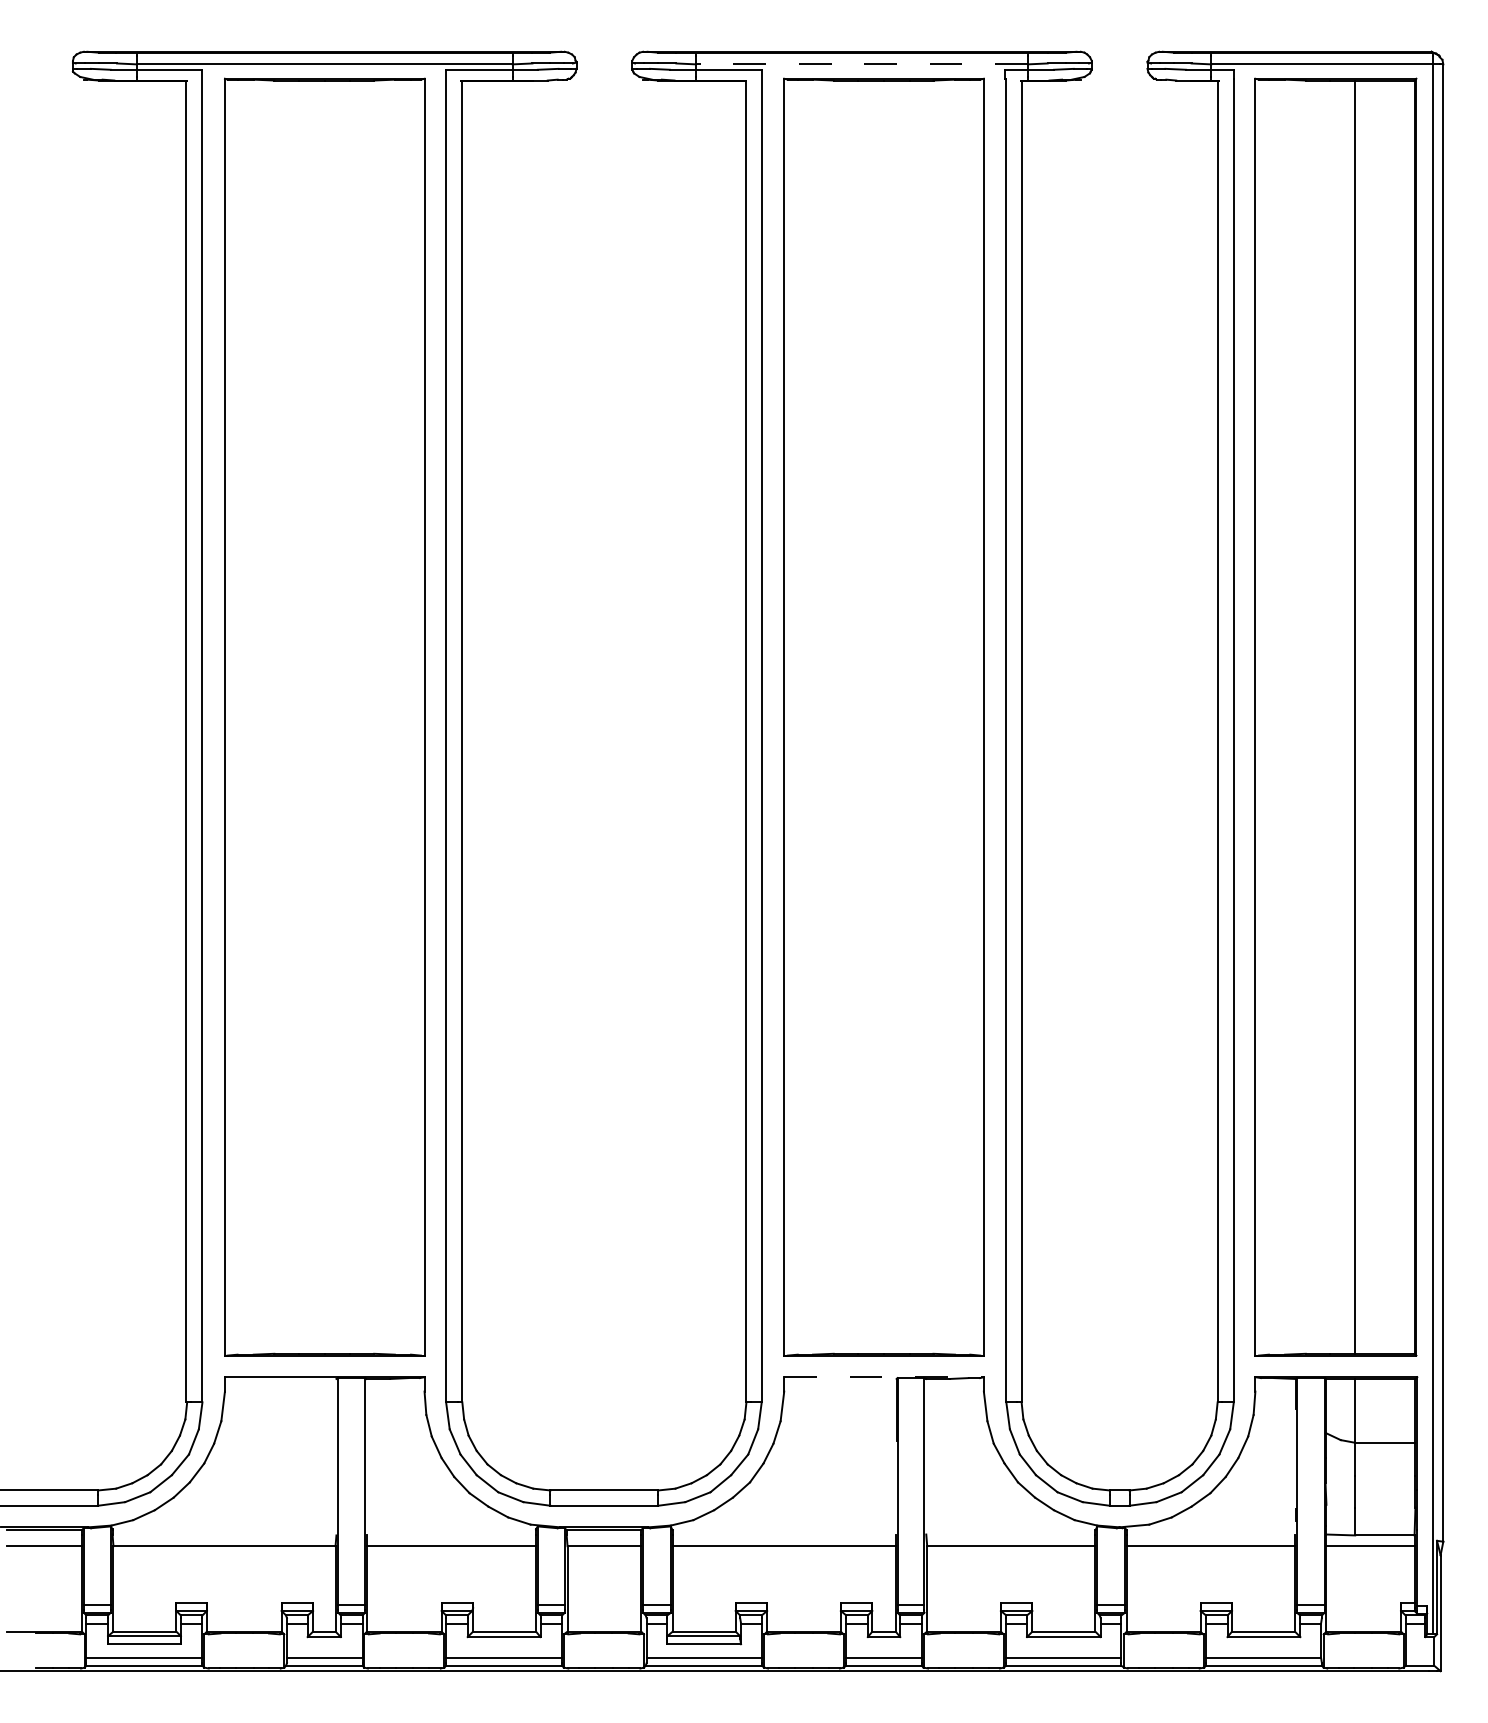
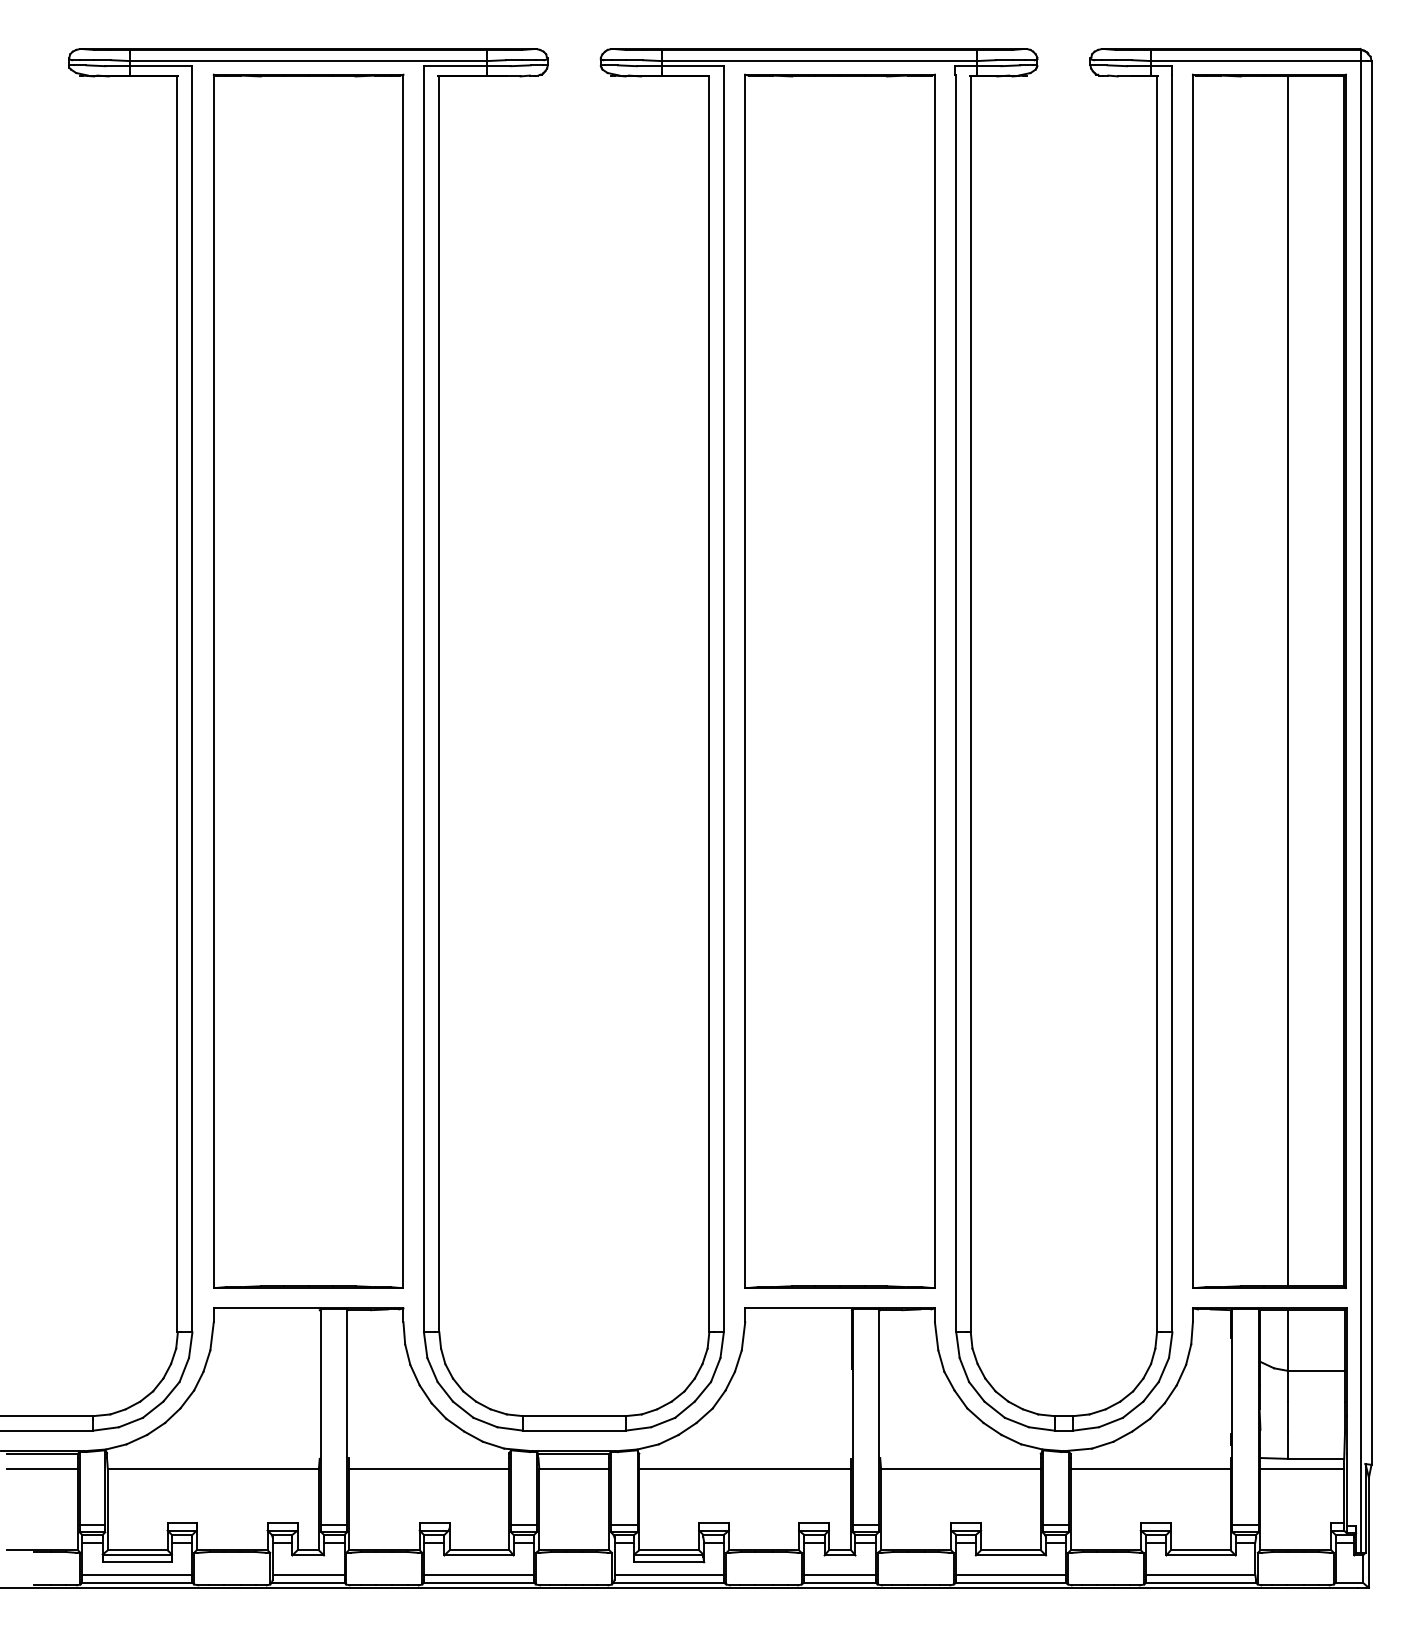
line: (862, 64) -> (819, 61), dashed -> solid
line: (884, 1377) -> (840, 1308), dashed -> solid

